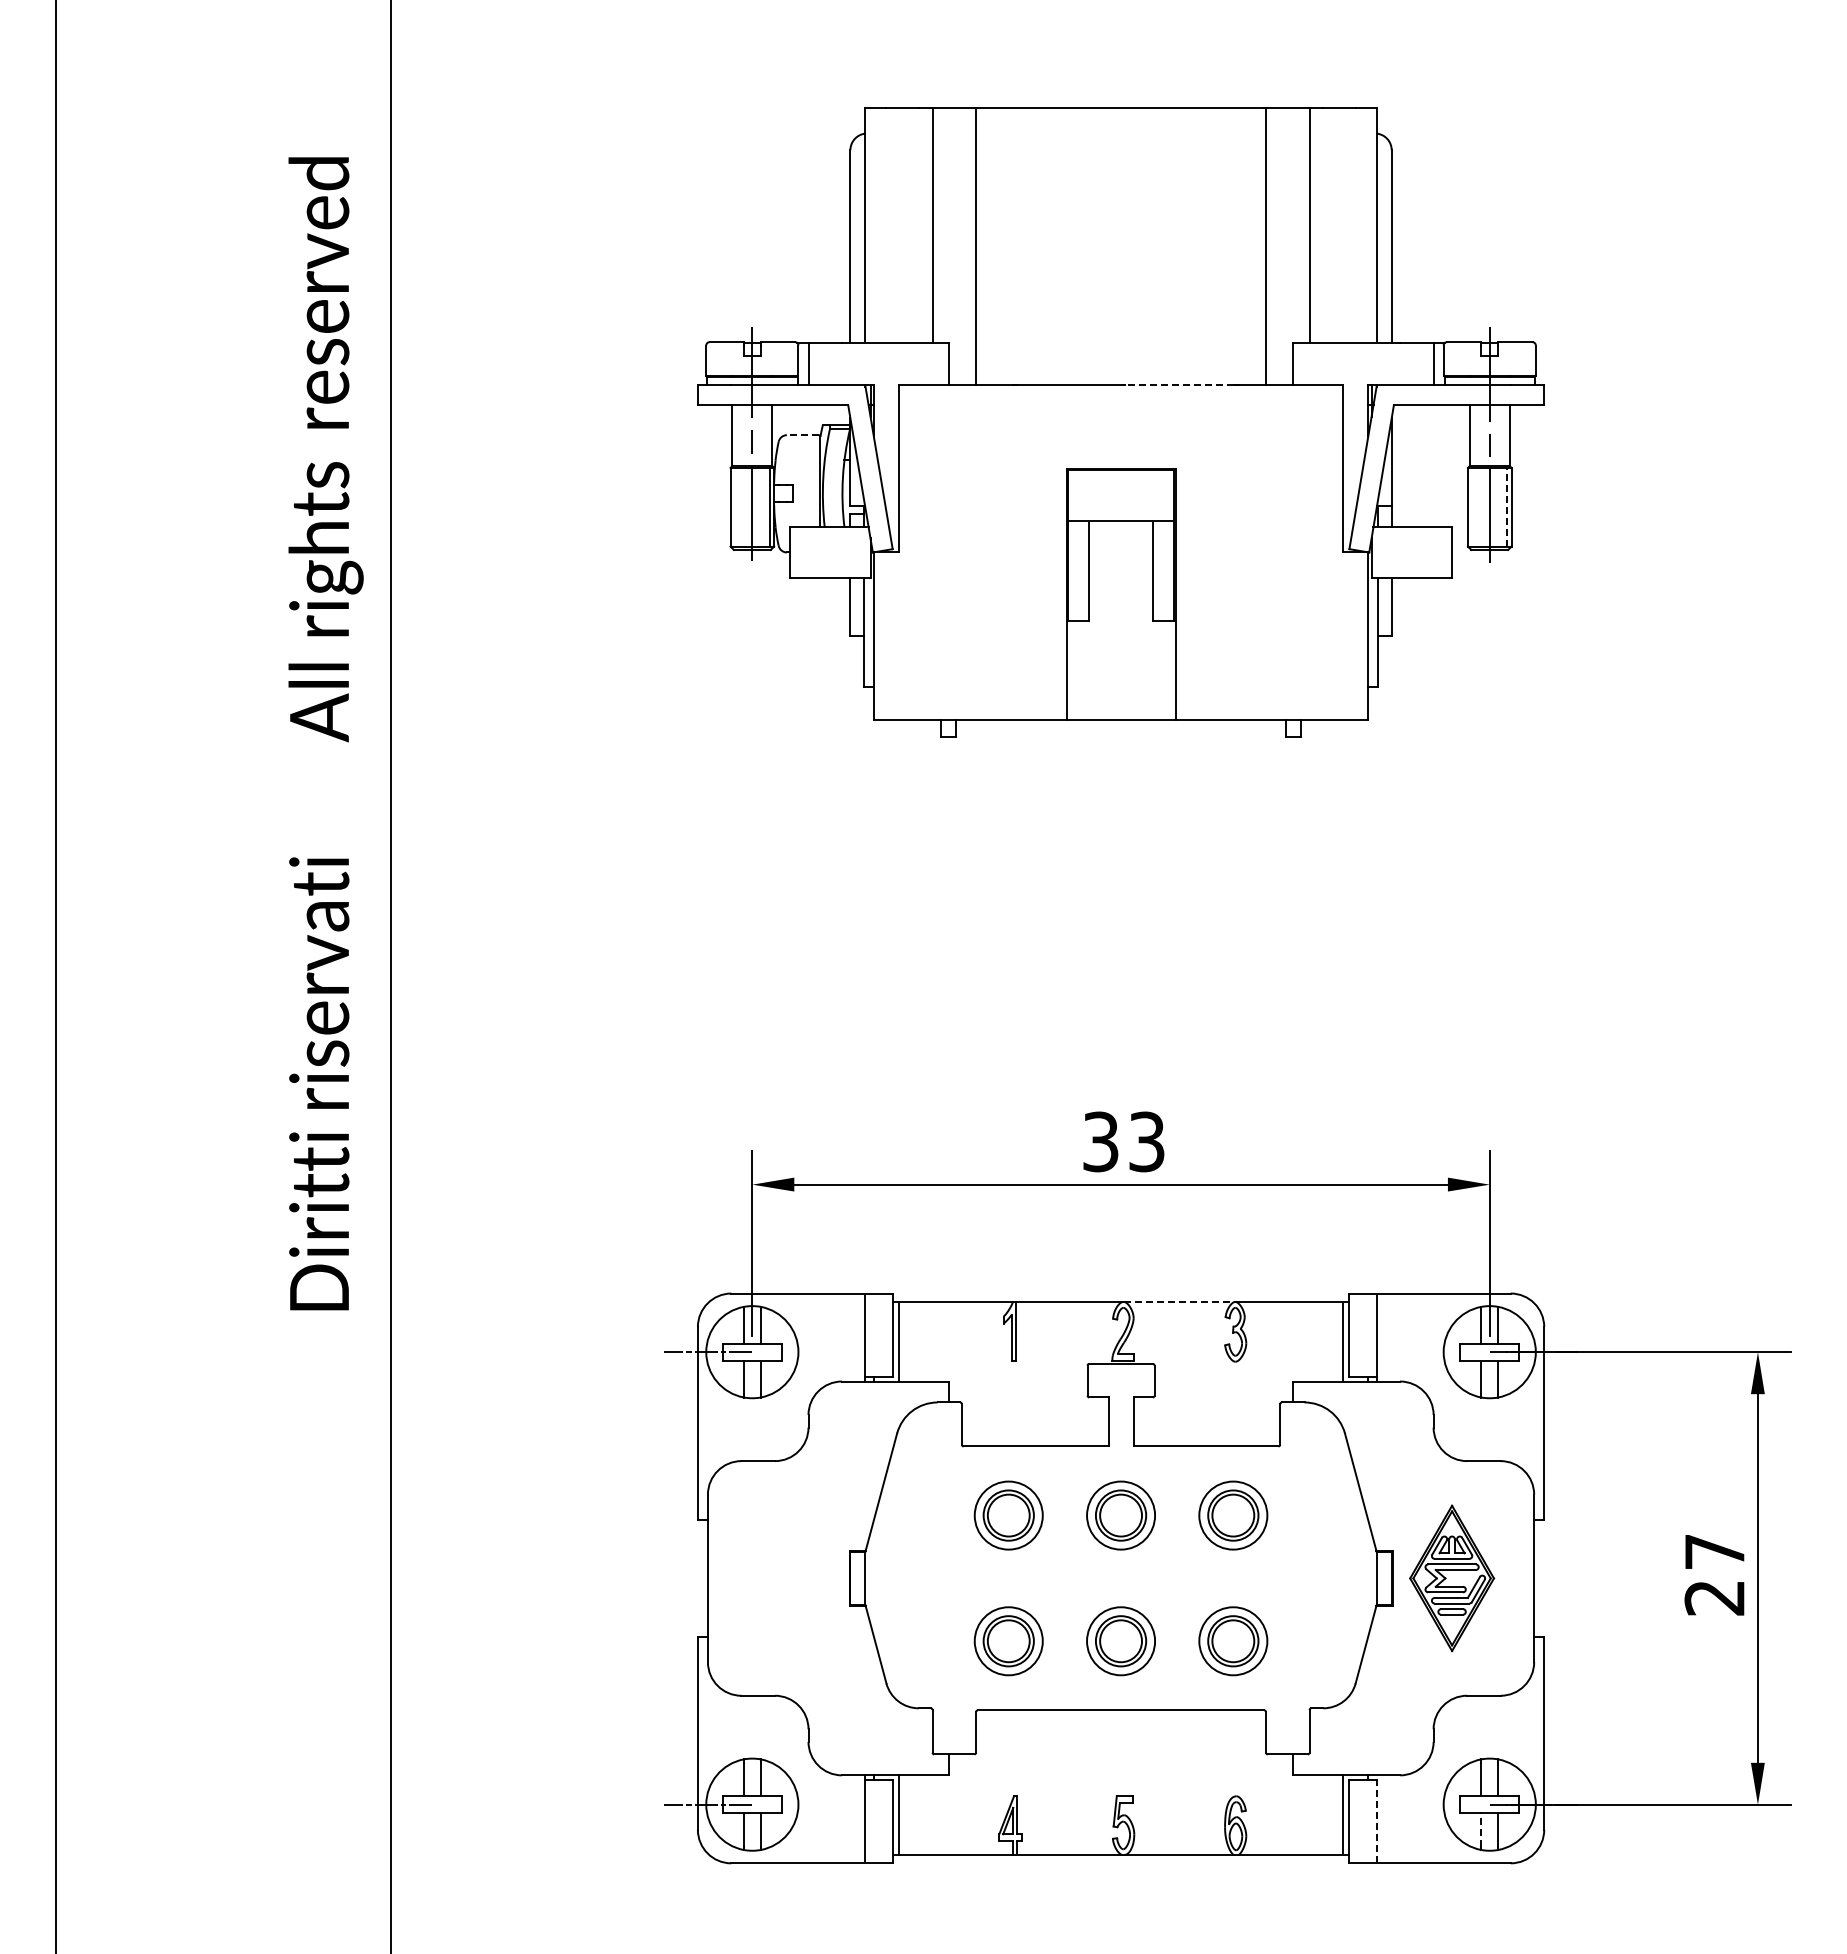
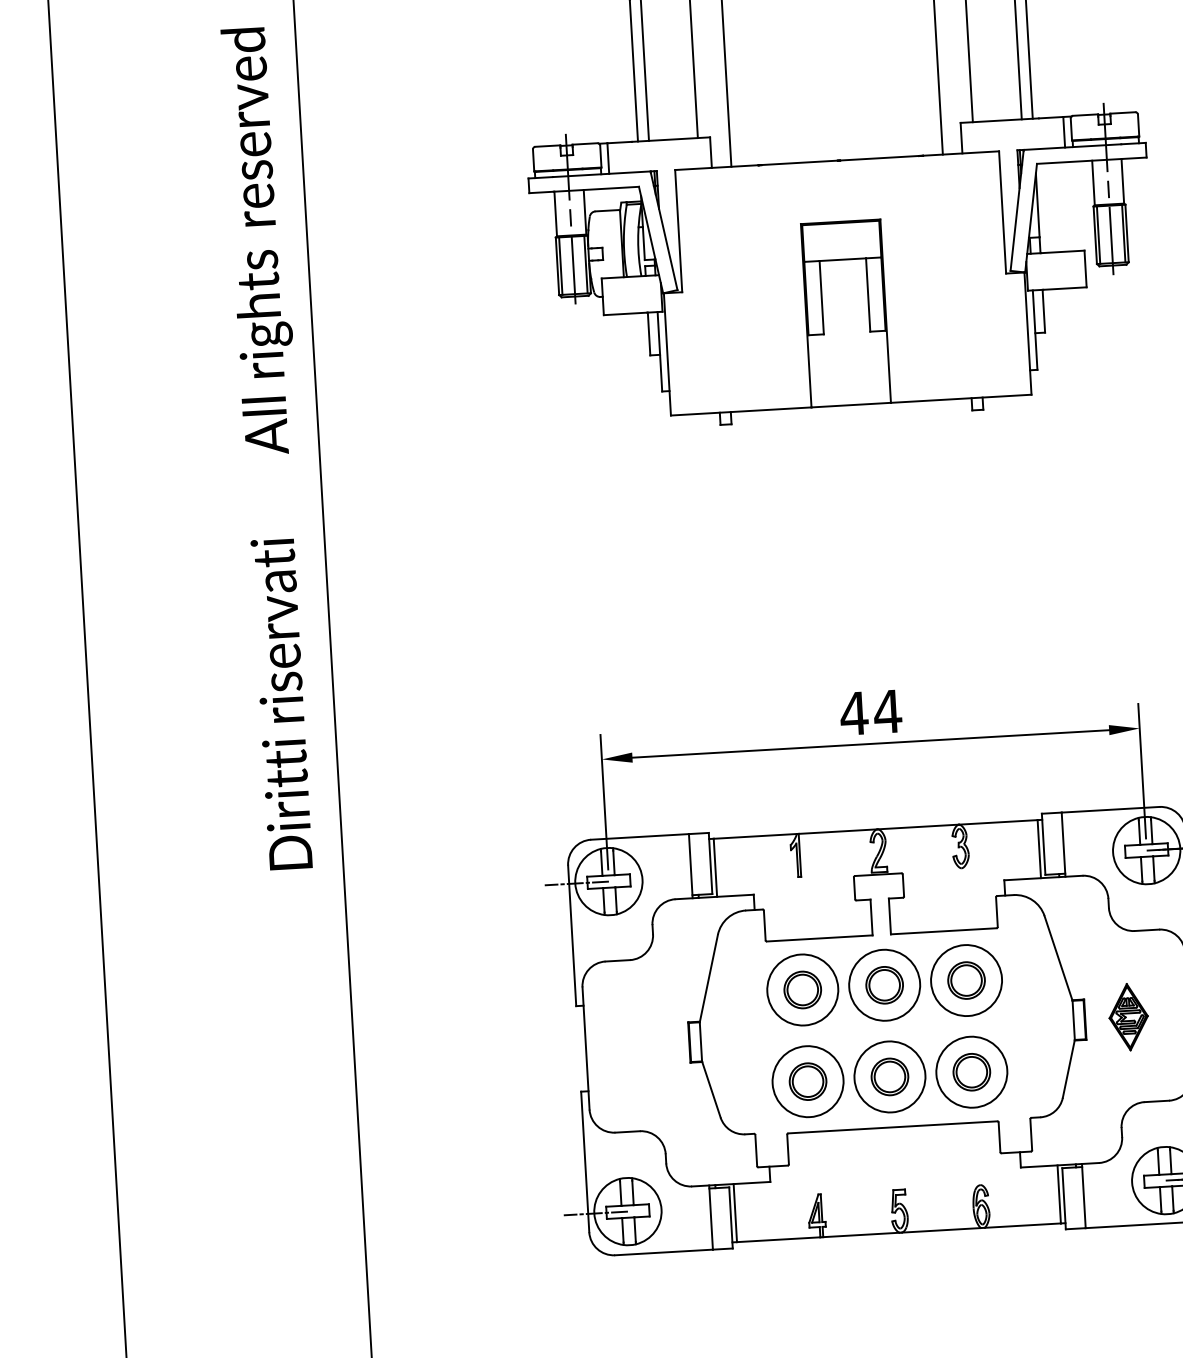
line: (1178, 384) -> (879, 157), dashed -> solid
line: (802, 435) -> (606, 210), dashed -> solid
line: (735, 506) -> (561, 265), added
line: (1472, 506) -> (1098, 234), added
line: (1507, 506) -> (1124, 233), dashed -> solid
text: (1123, 1141) -> (870, 712), 33 -> 44
line: (1179, 1301) -> (918, 826), dashed -> solid
circle: (1008, 1515) -> (802, 989), size x1.43
circle: (1120, 1515) -> (884, 985), size x1.43
circle: (1232, 1515) -> (965, 980), size x1.43
part: (1451, 1578) -> (1128, 1017), size x0.62
circle: (1008, 1640) -> (807, 1081), size x1.43
circle: (1120, 1640) -> (889, 1076), size x1.43
circle: (1232, 1640) -> (971, 1071), size x1.43
line: (1376, 1819) -> (1083, 1196), dashed -> solid
line: (1481, 1829) -> (1160, 1199), dashed -> solid

